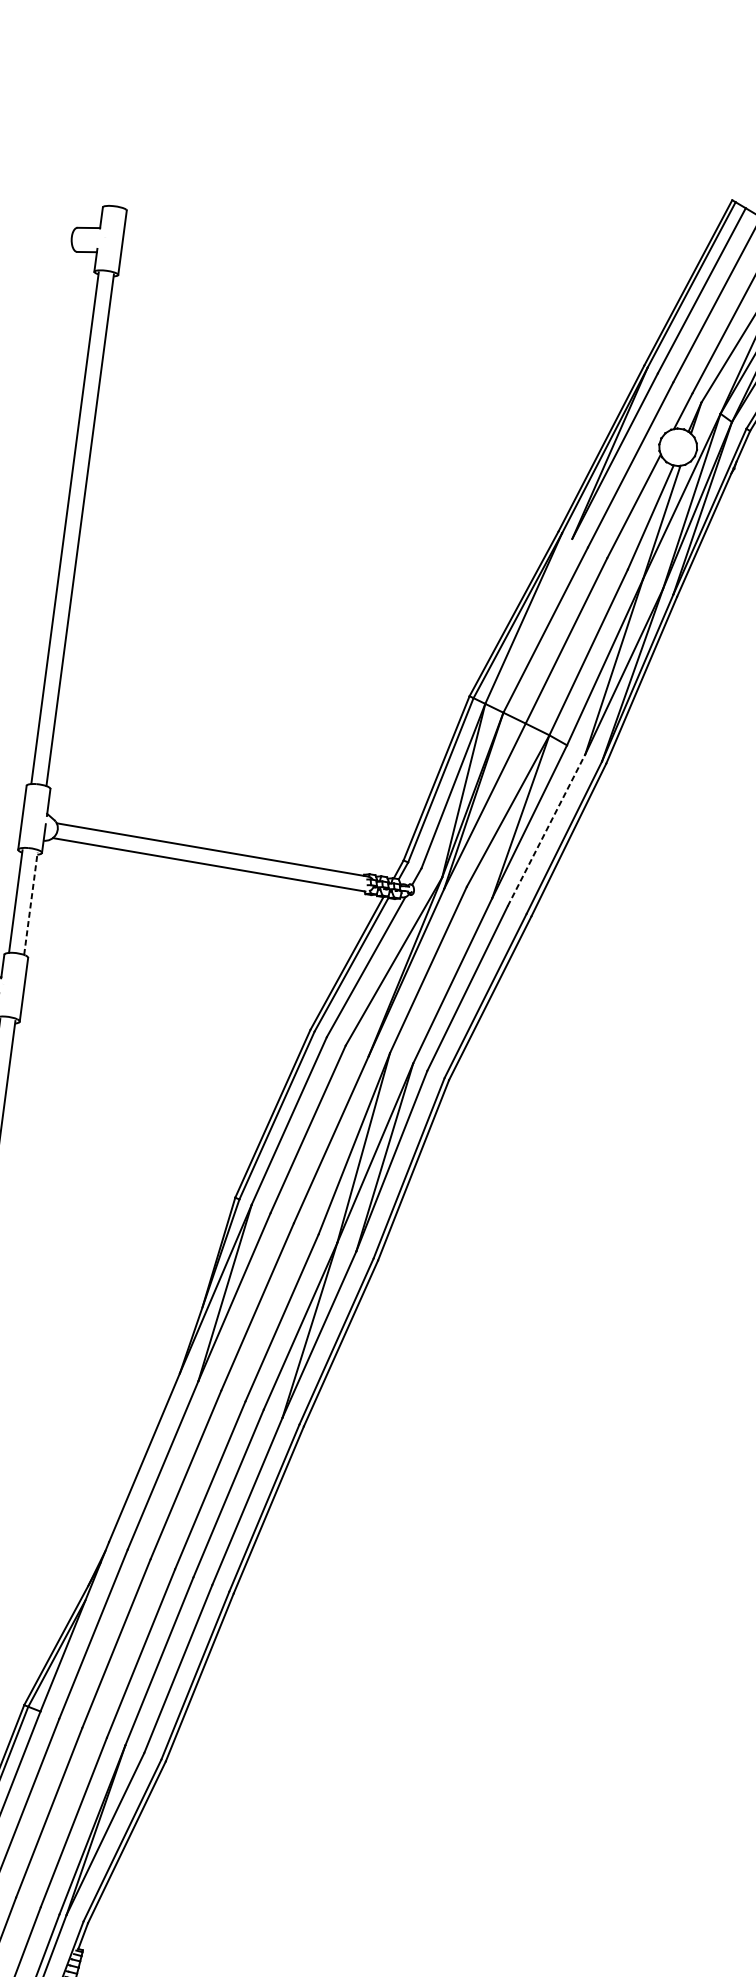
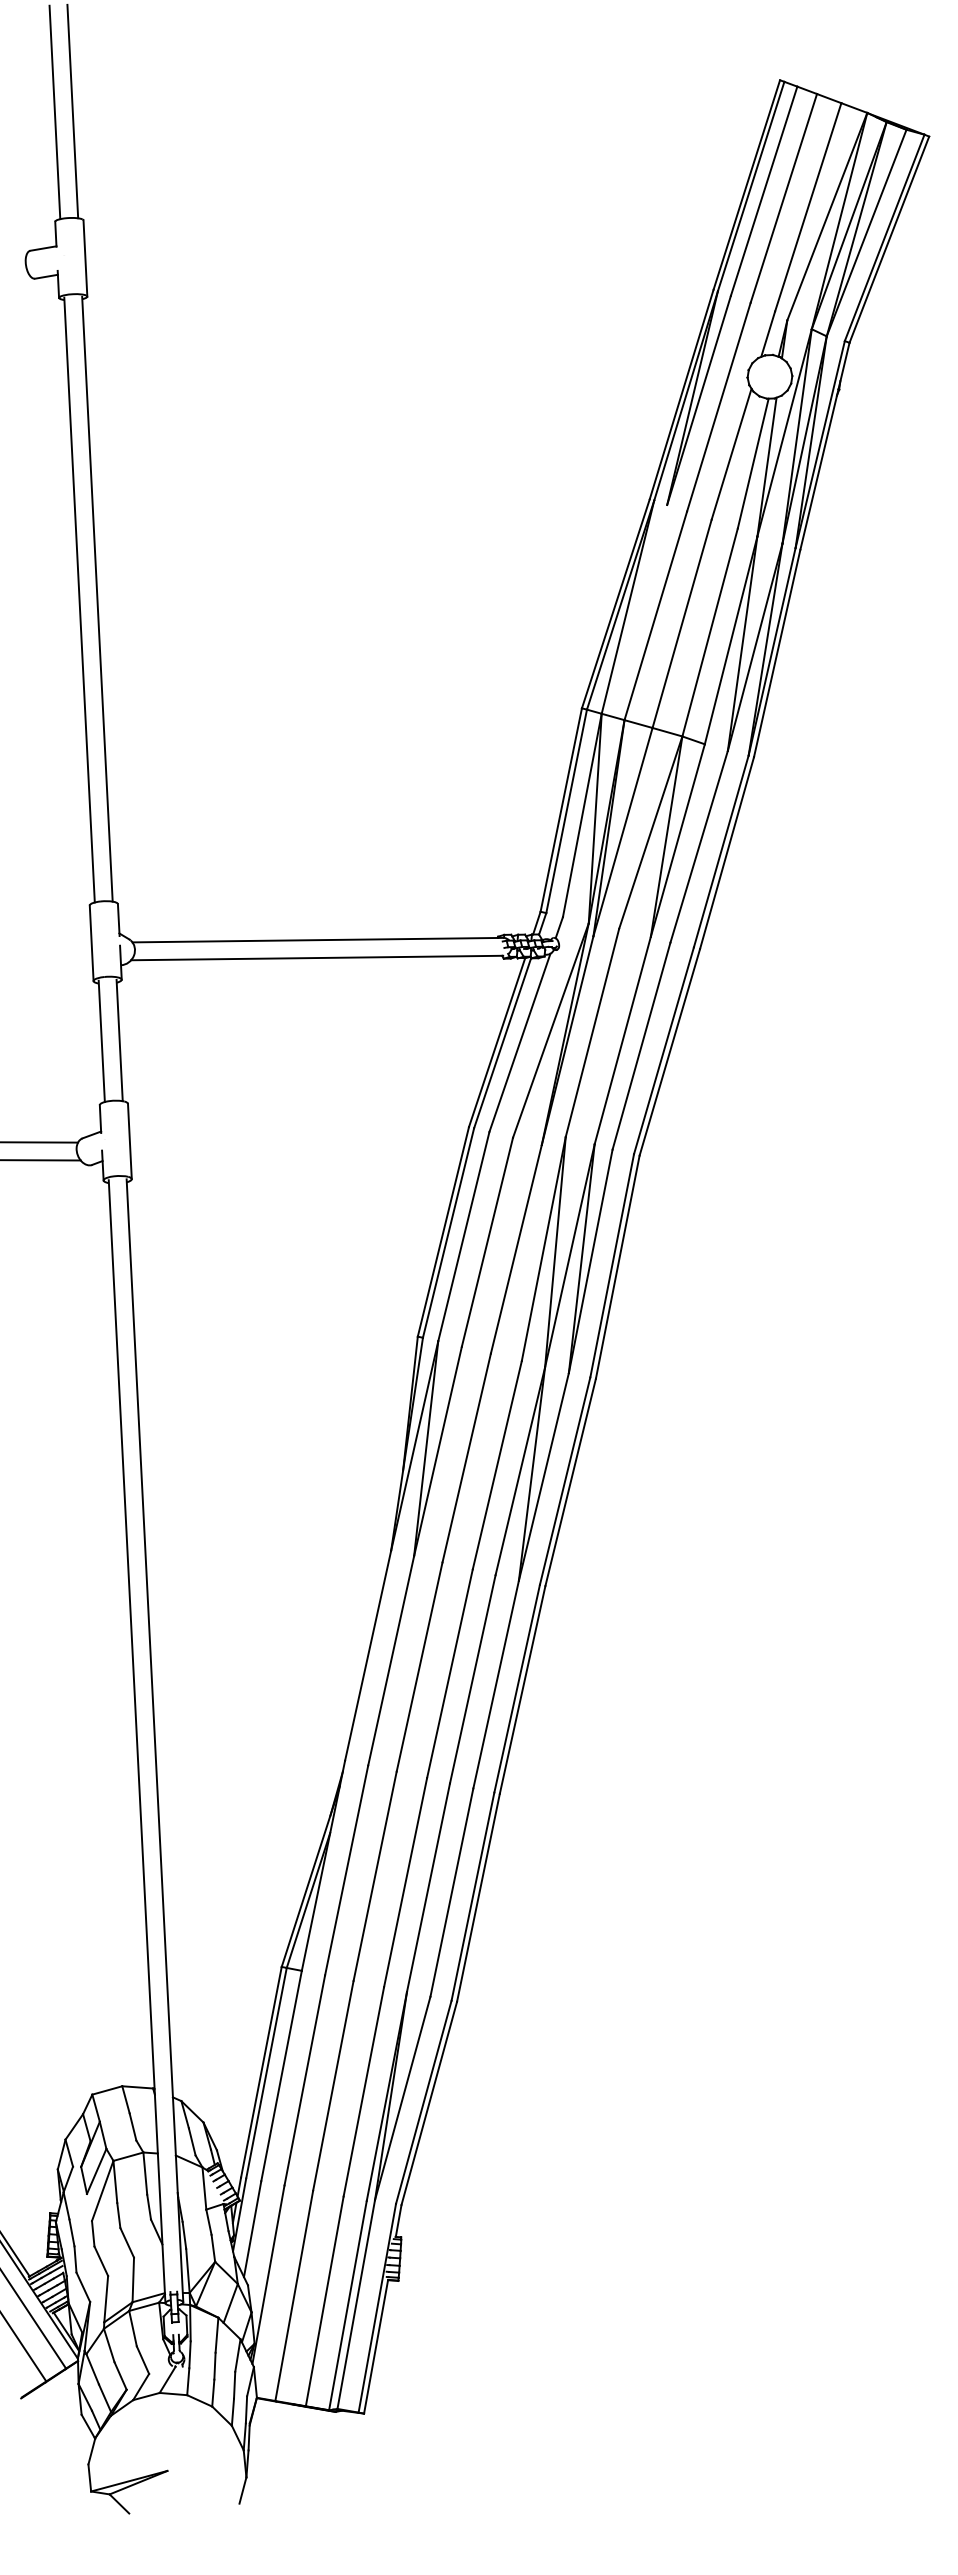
line: (119, 115) -> (54, 112), added
line: (134, 117) -> (72, 111), added
line: (546, 830) -> (699, 846), dashed -> solid
line: (30, 903) -> (119, 1040), dashed -> solid

